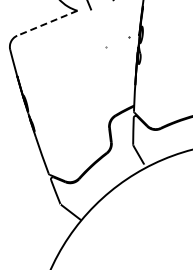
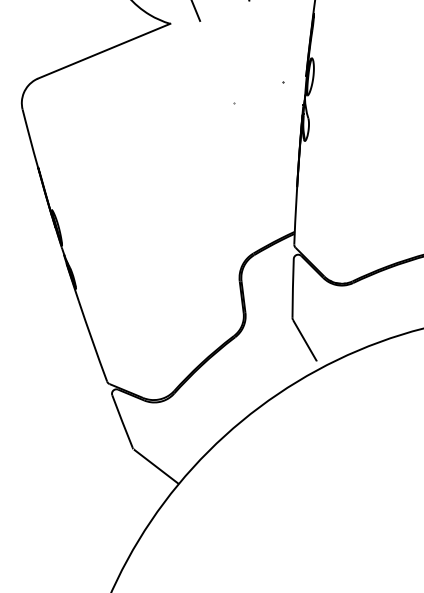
line: (47, 23) -> (104, 51), dashed -> solid

